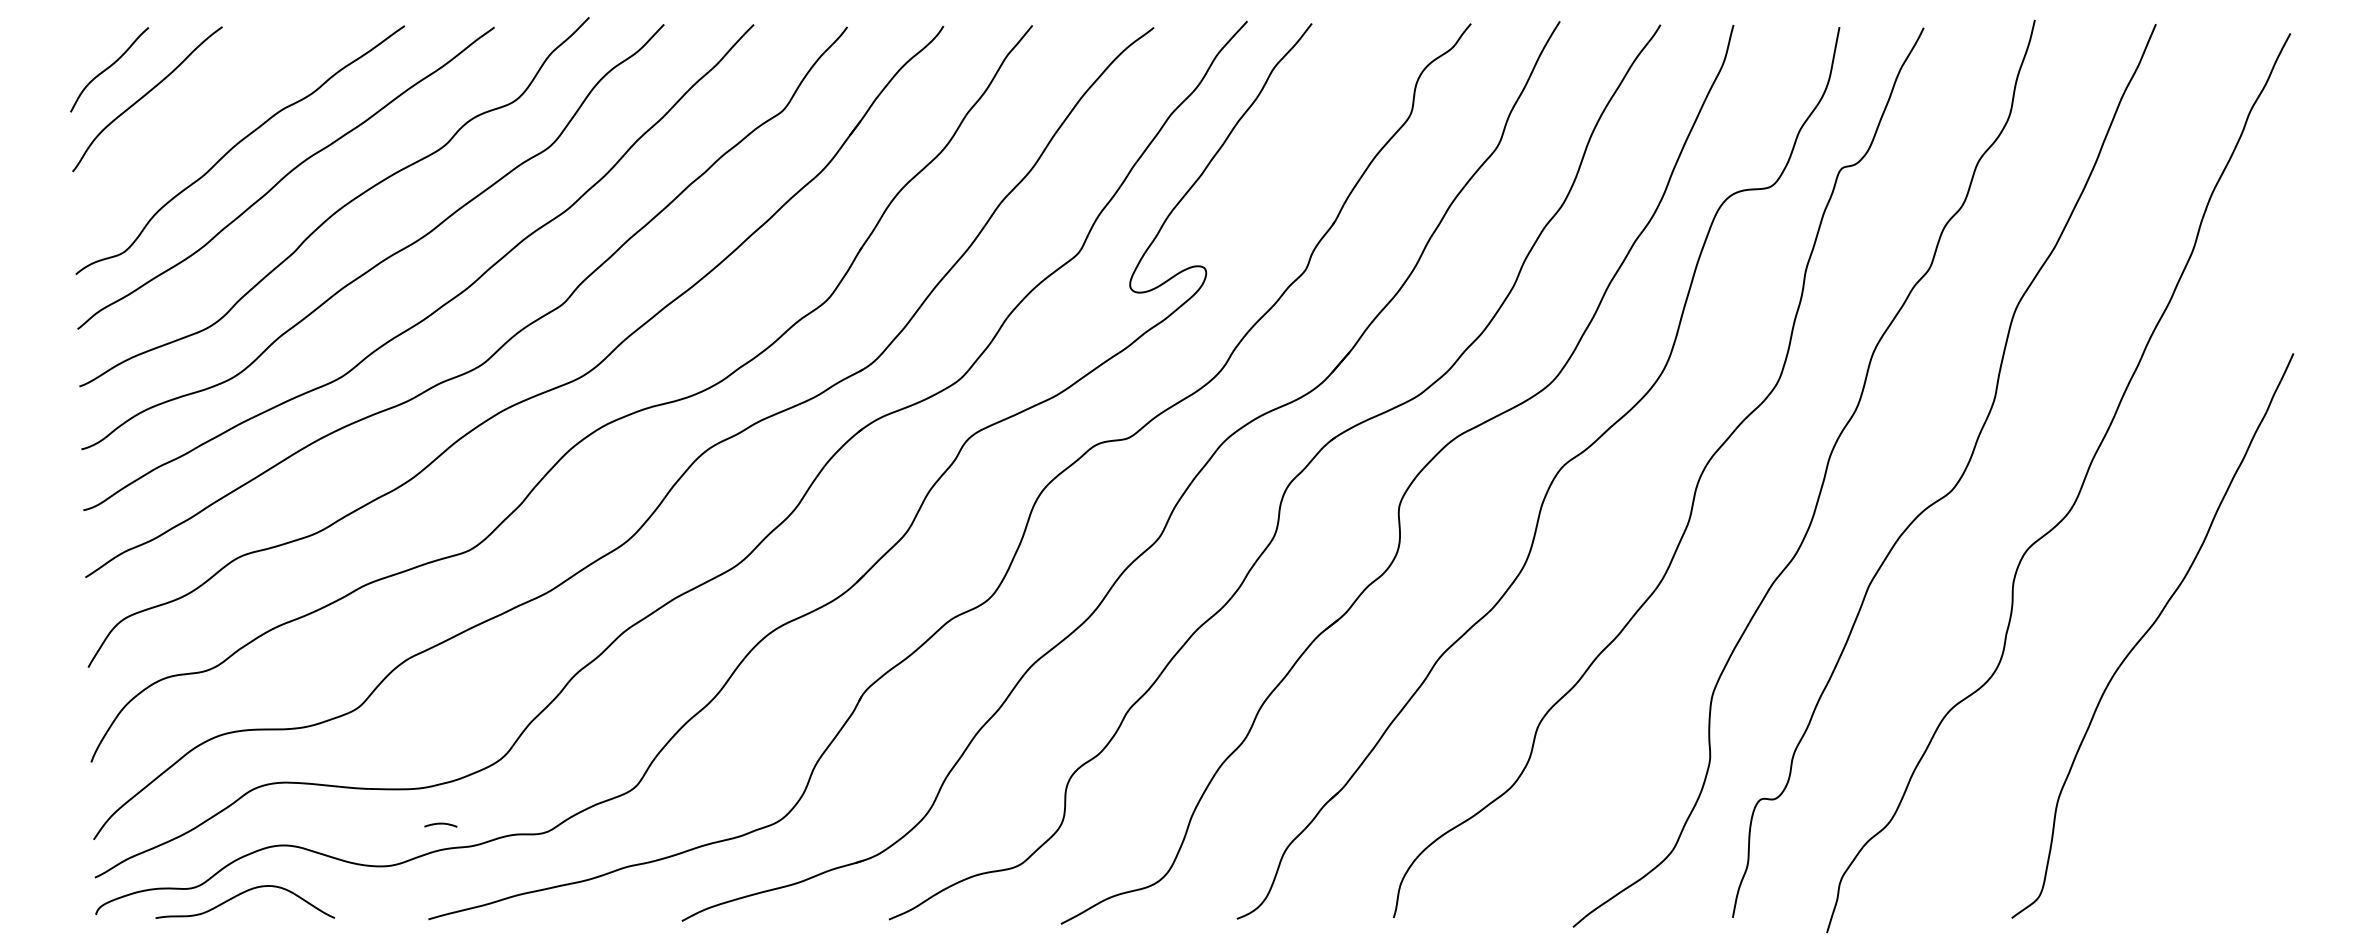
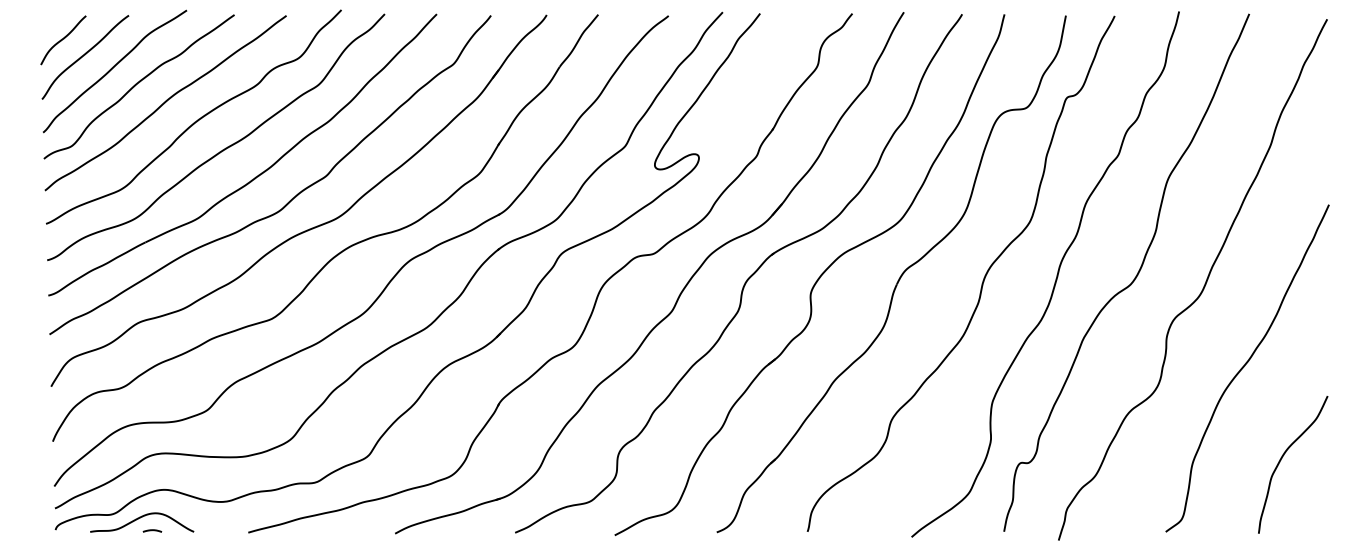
curve: (195, 118) -> (113, 68), added
curve: (2213, 791) -> (1282, 458), added
line: (440, 824) -> (152, 530), moved

